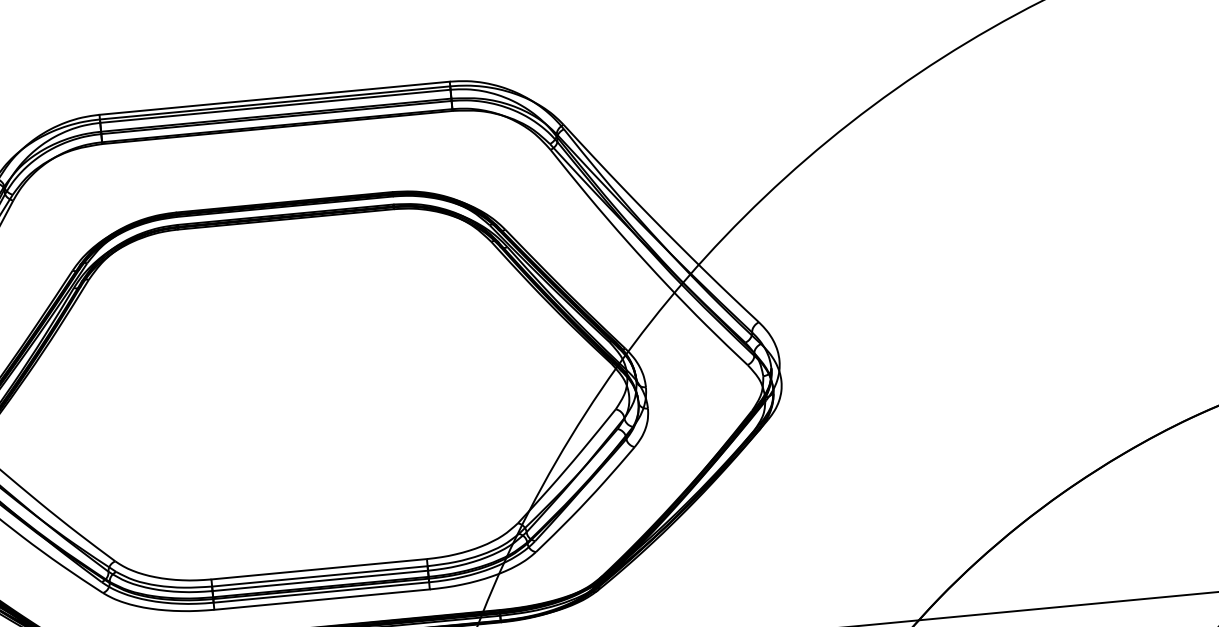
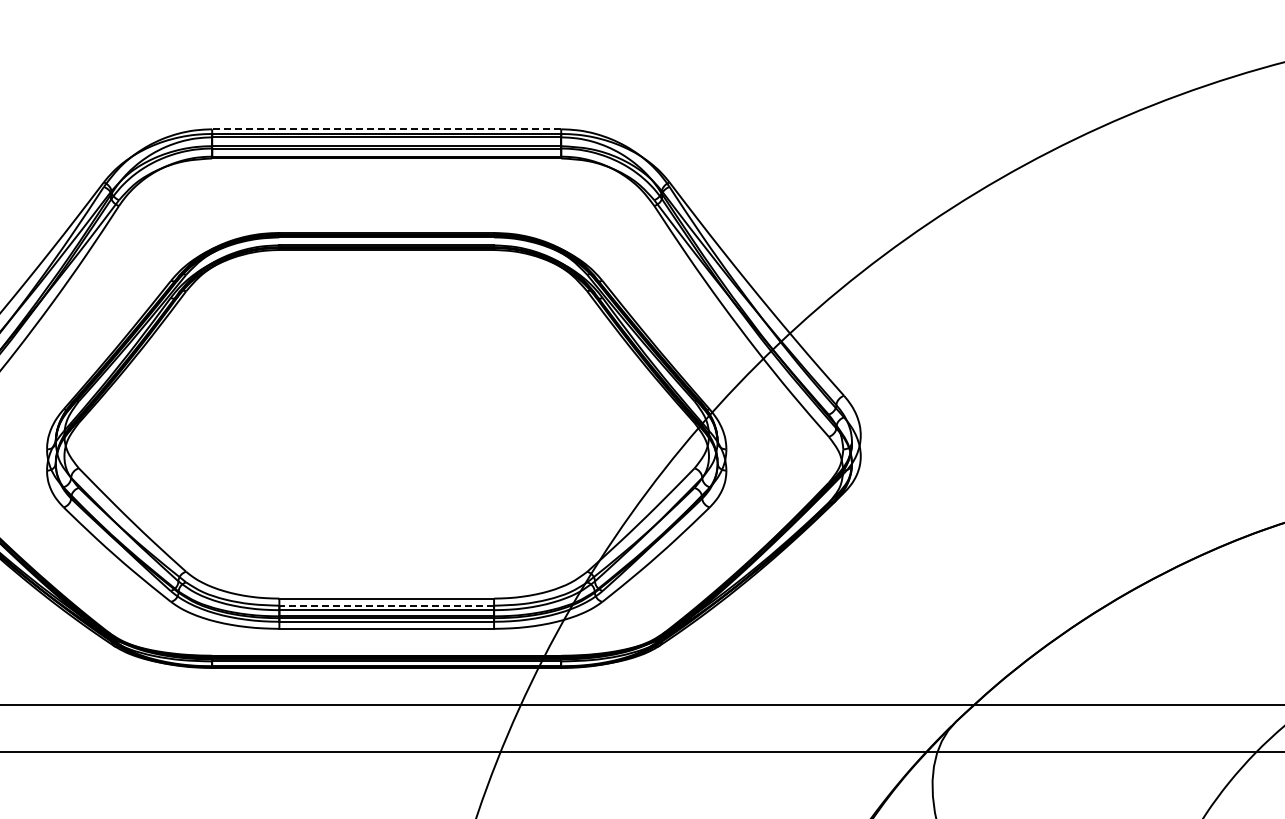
line: (274, 98) -> (386, 129), solid -> dashed
line: (319, 576) -> (386, 605), solid -> dashed

